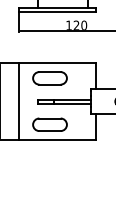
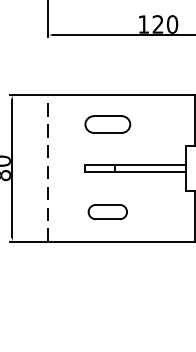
part: (49, 78) -> (106, 124), size x0.7
line: (18, 101) -> (48, 168), solid -> dashed
part: (49, 124) -> (106, 211), size x0.6

